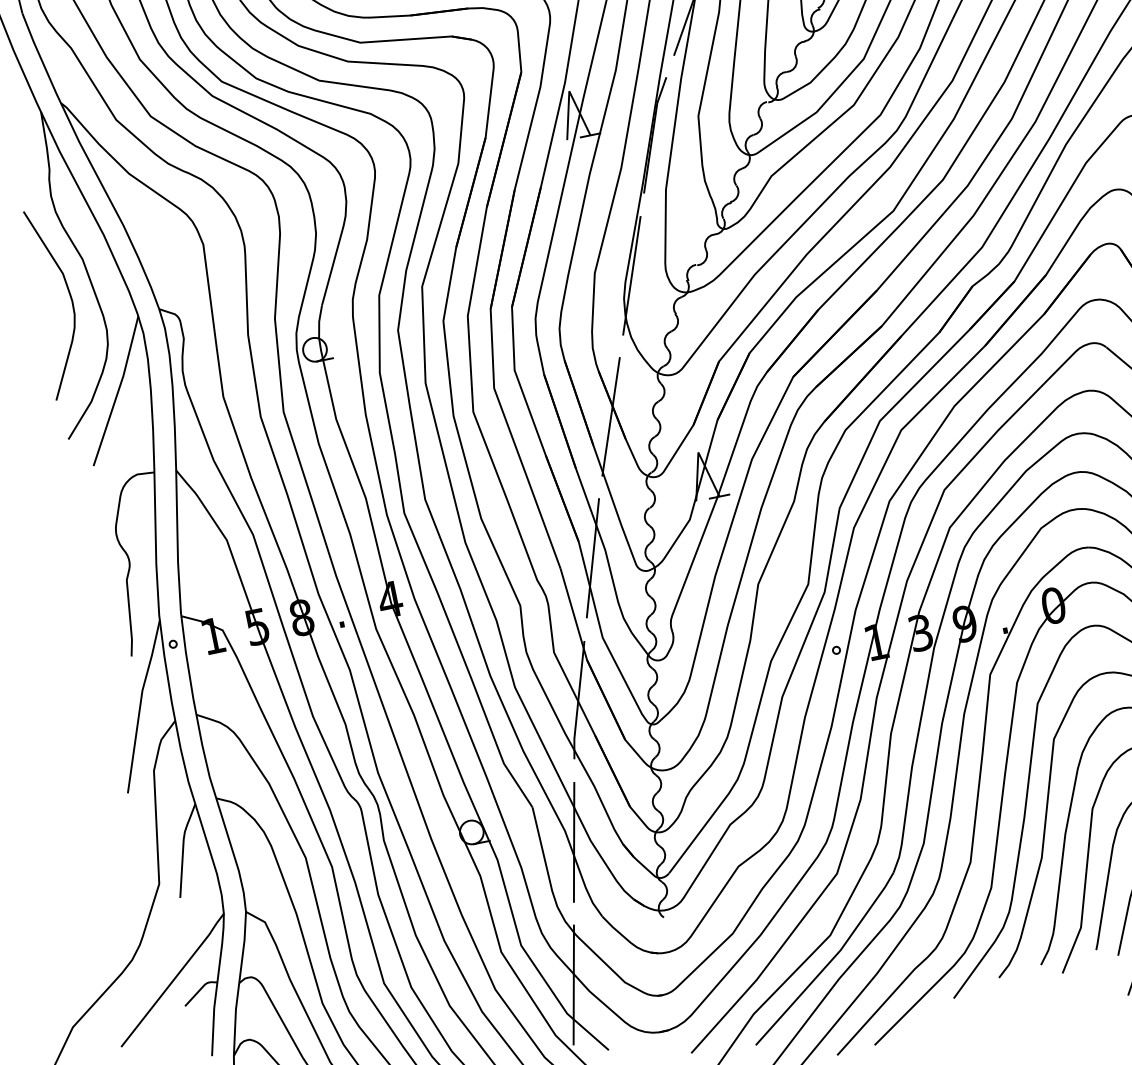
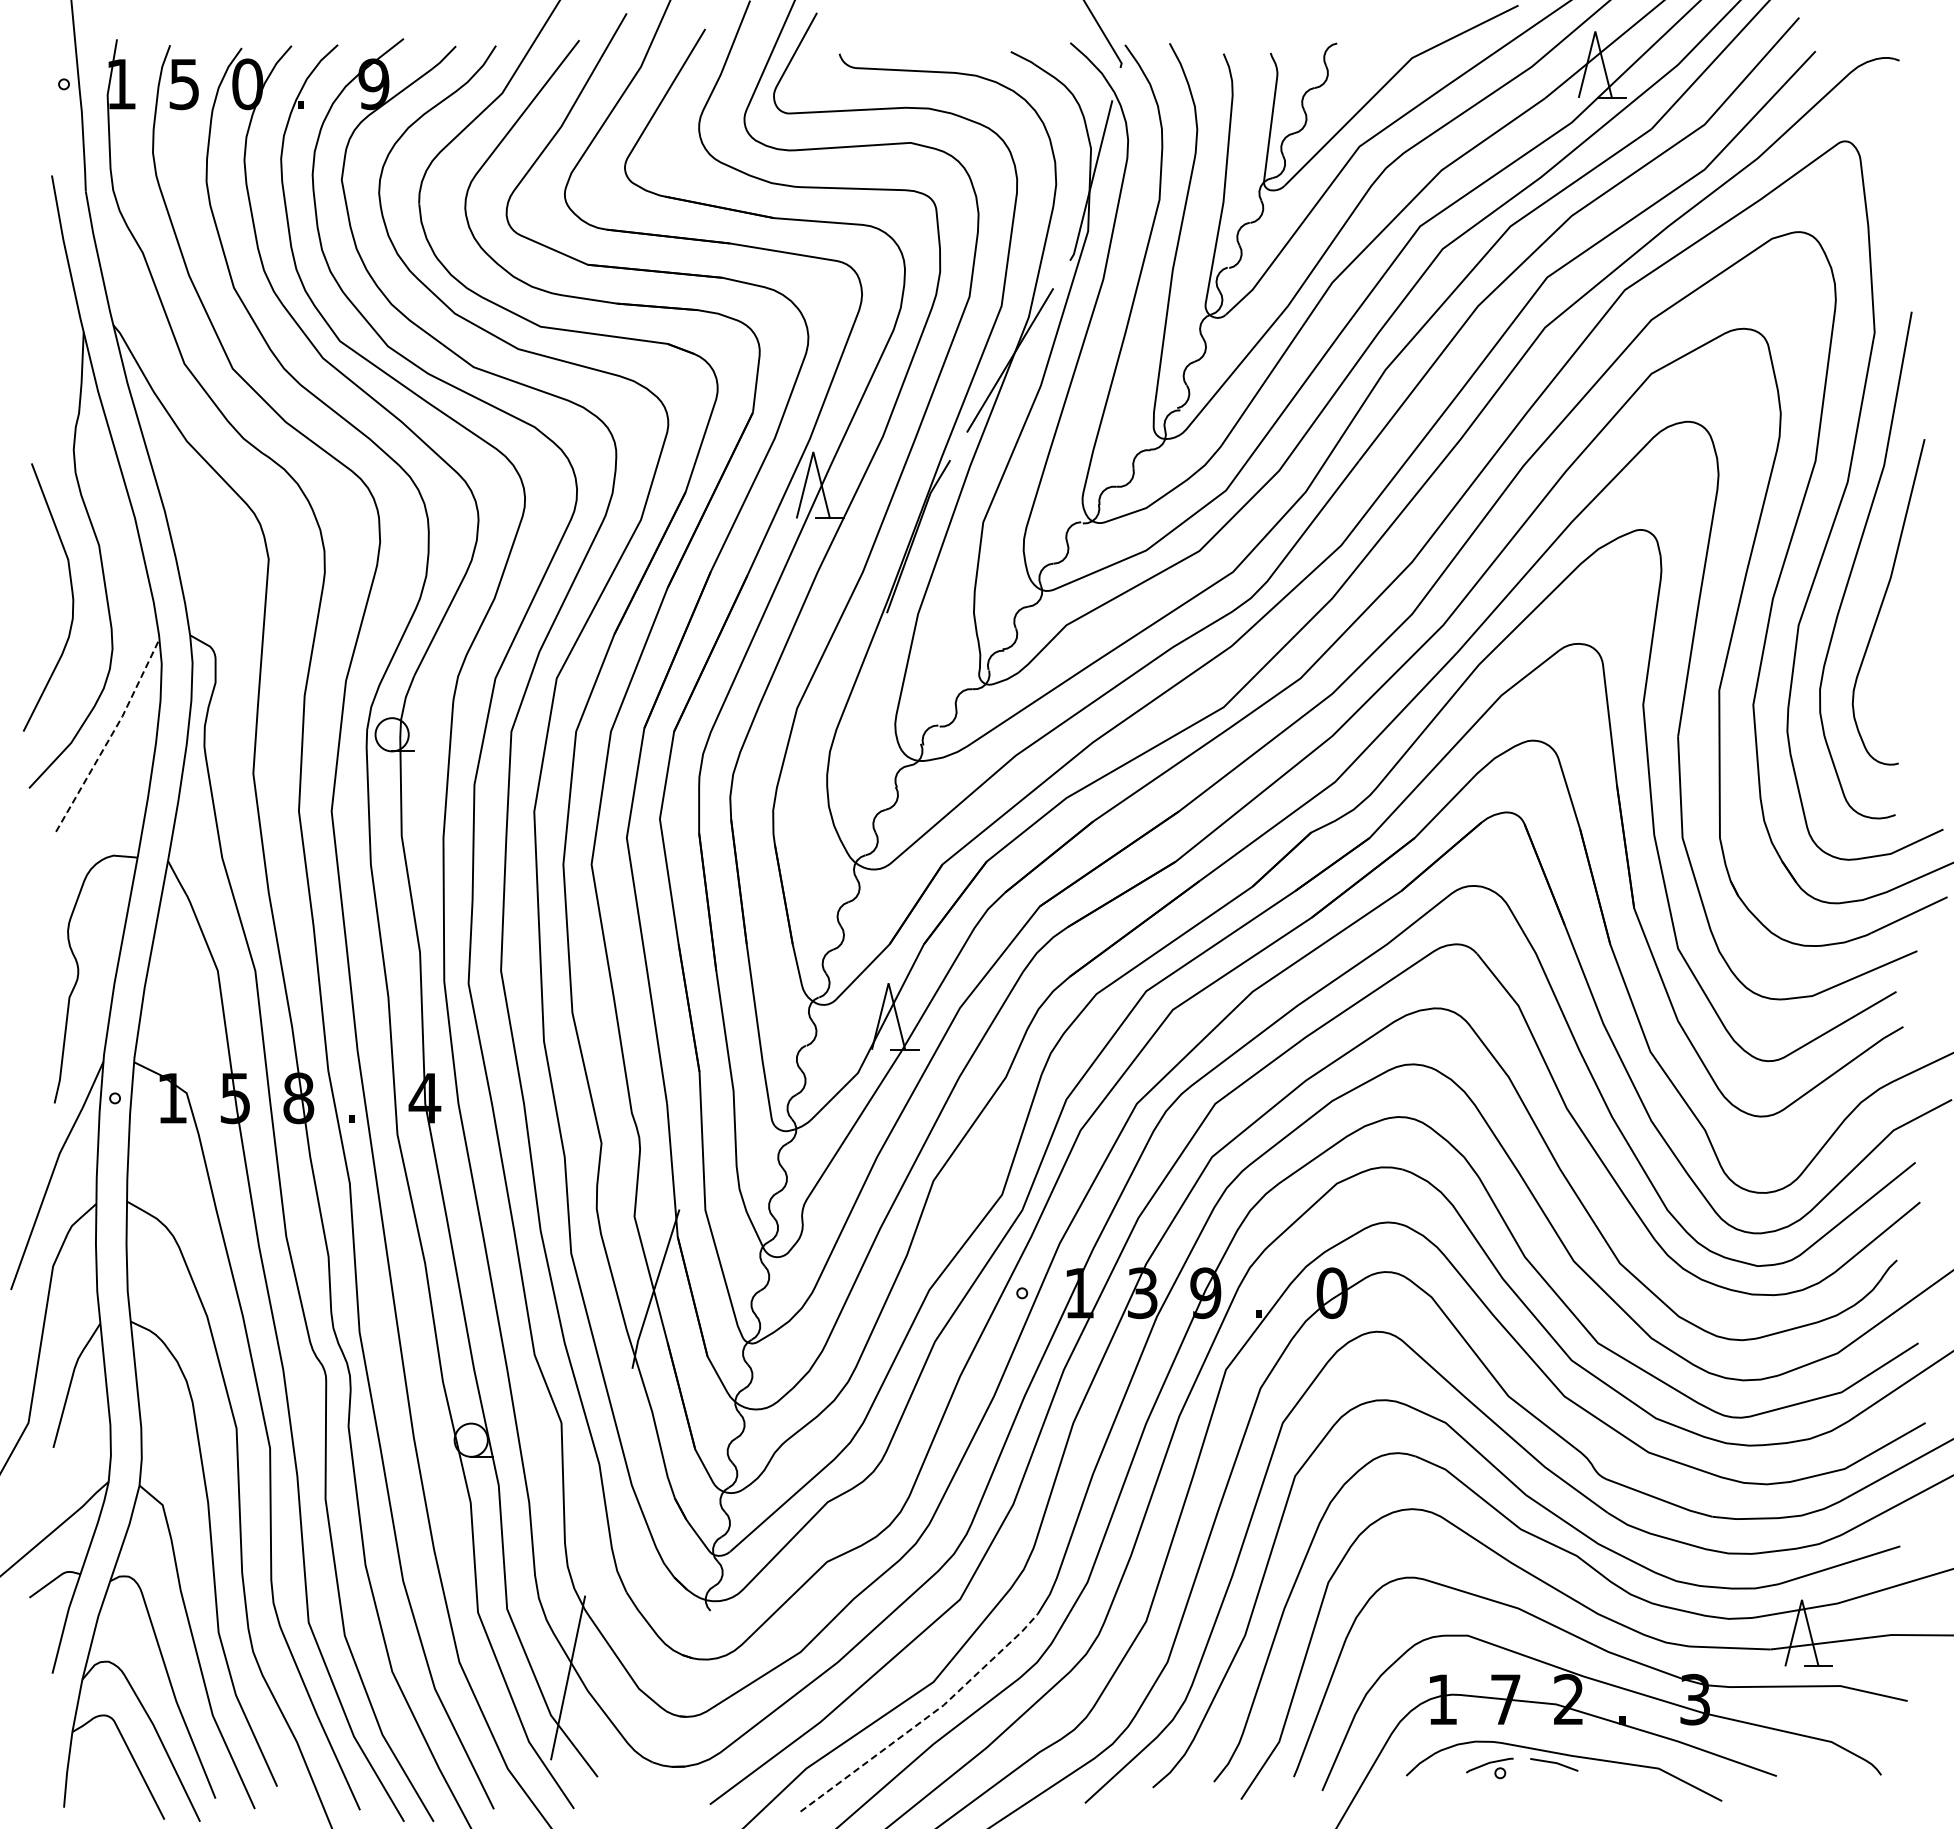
line: (631, 275) -> (846, 722), removed
line: (118, 391) -> (110, 736), solid -> dashed
line: (610, 416) -> (778, 909), removed
line: (593, 558) -> (714, 1098), removed
line: (573, 842) -> (608, 1482), removed
line: (830, 961) -> (926, 1718), solid -> dashed

